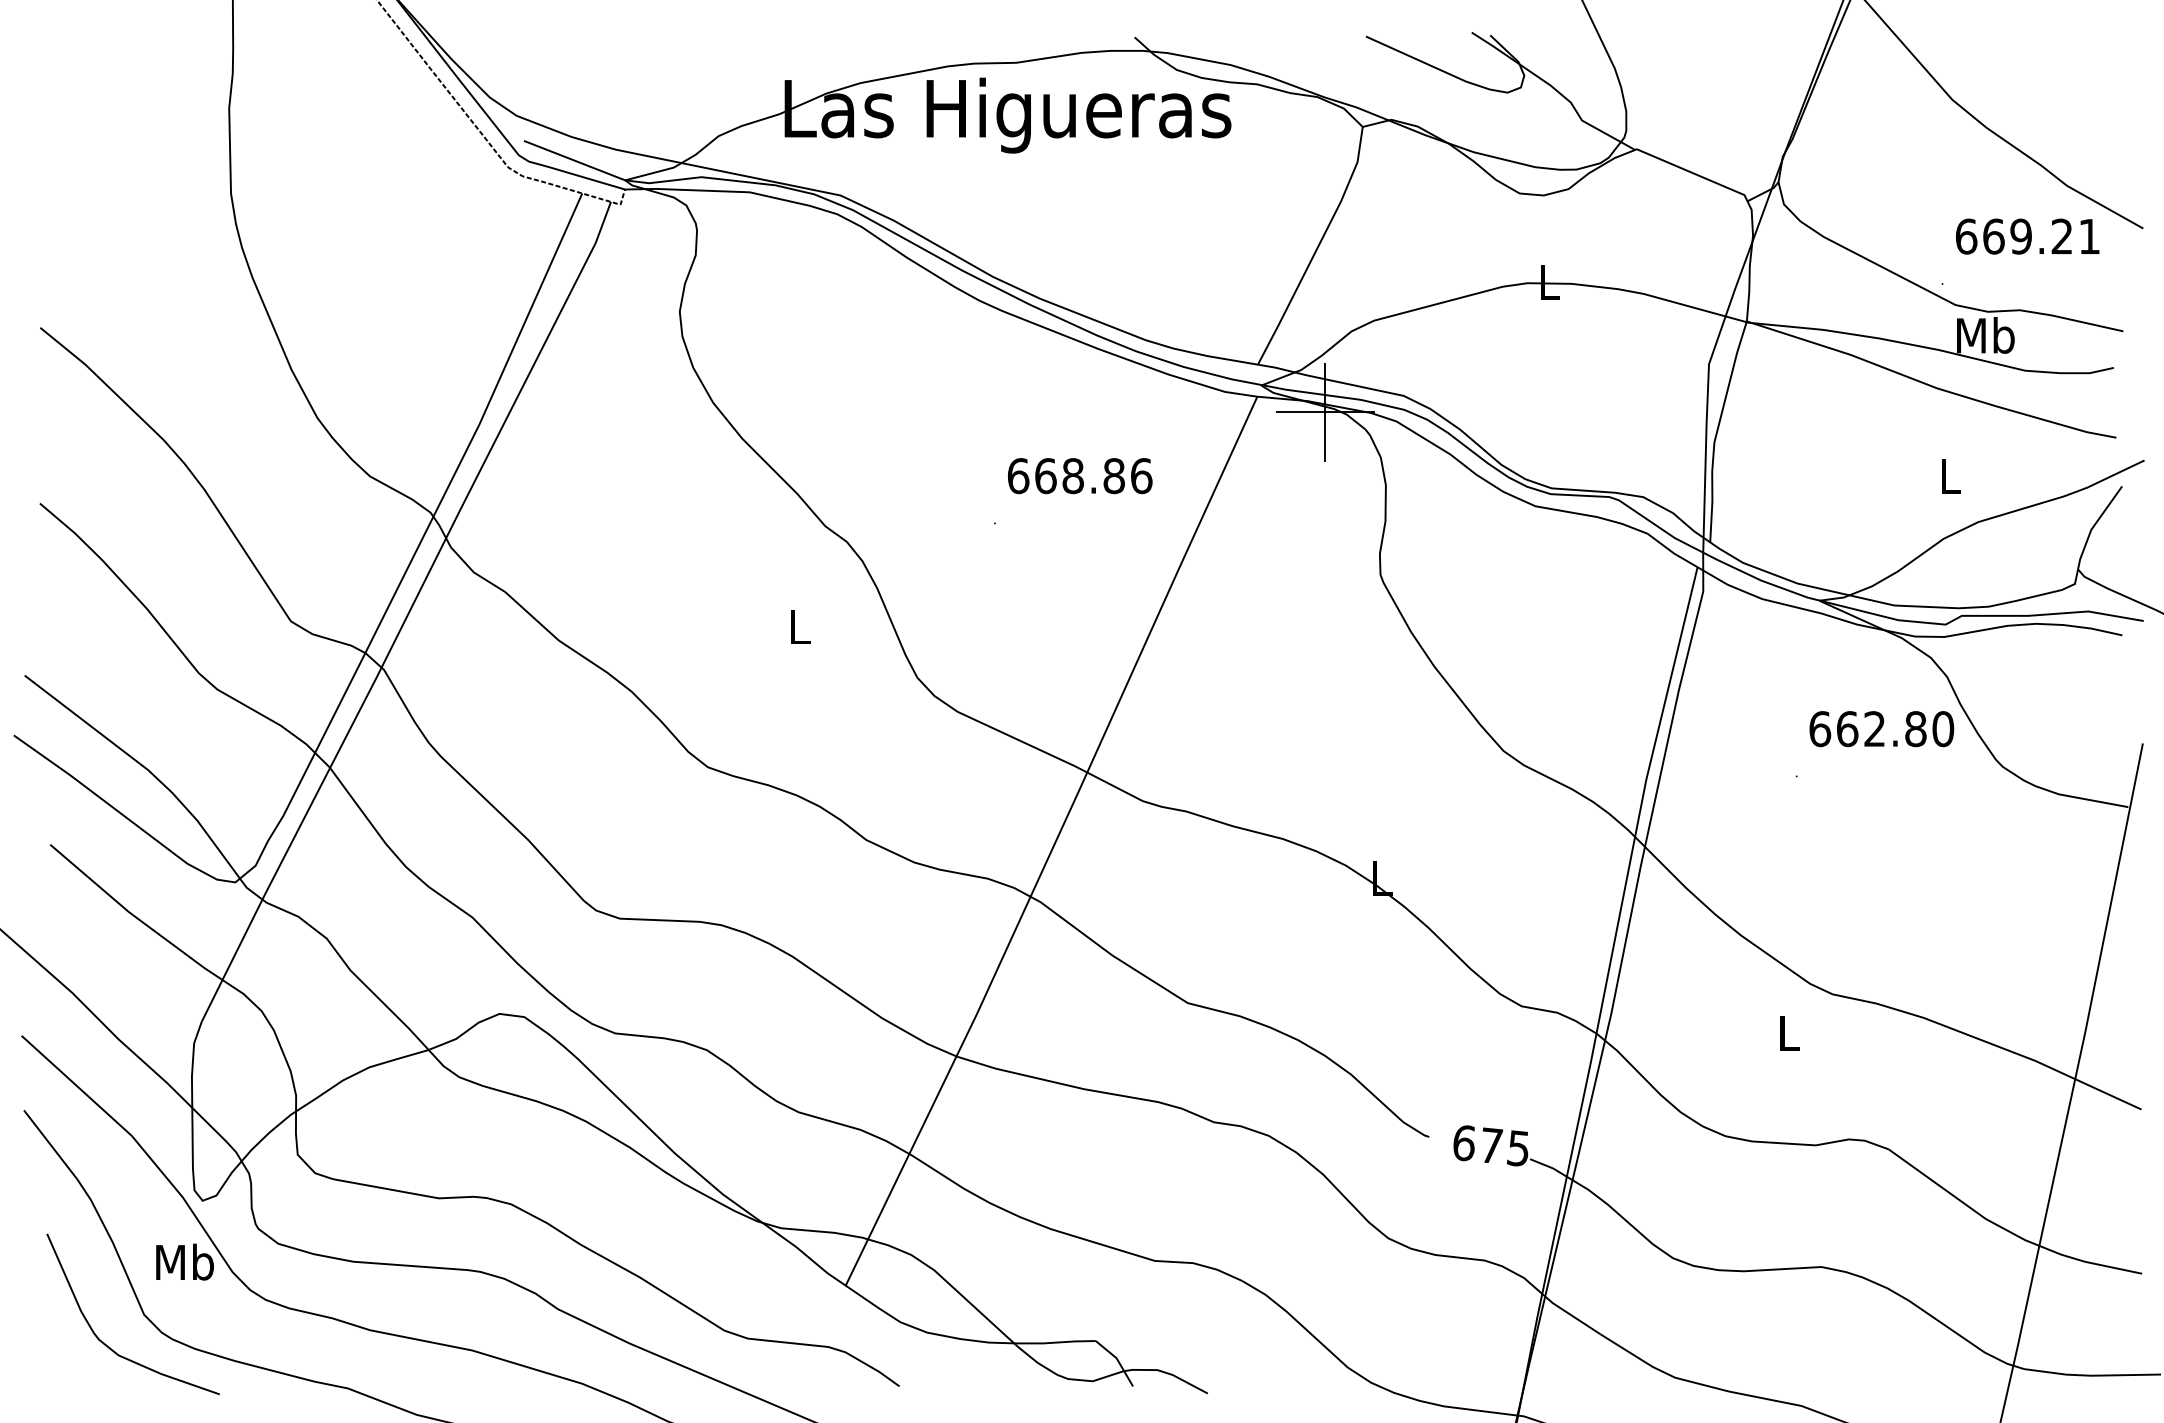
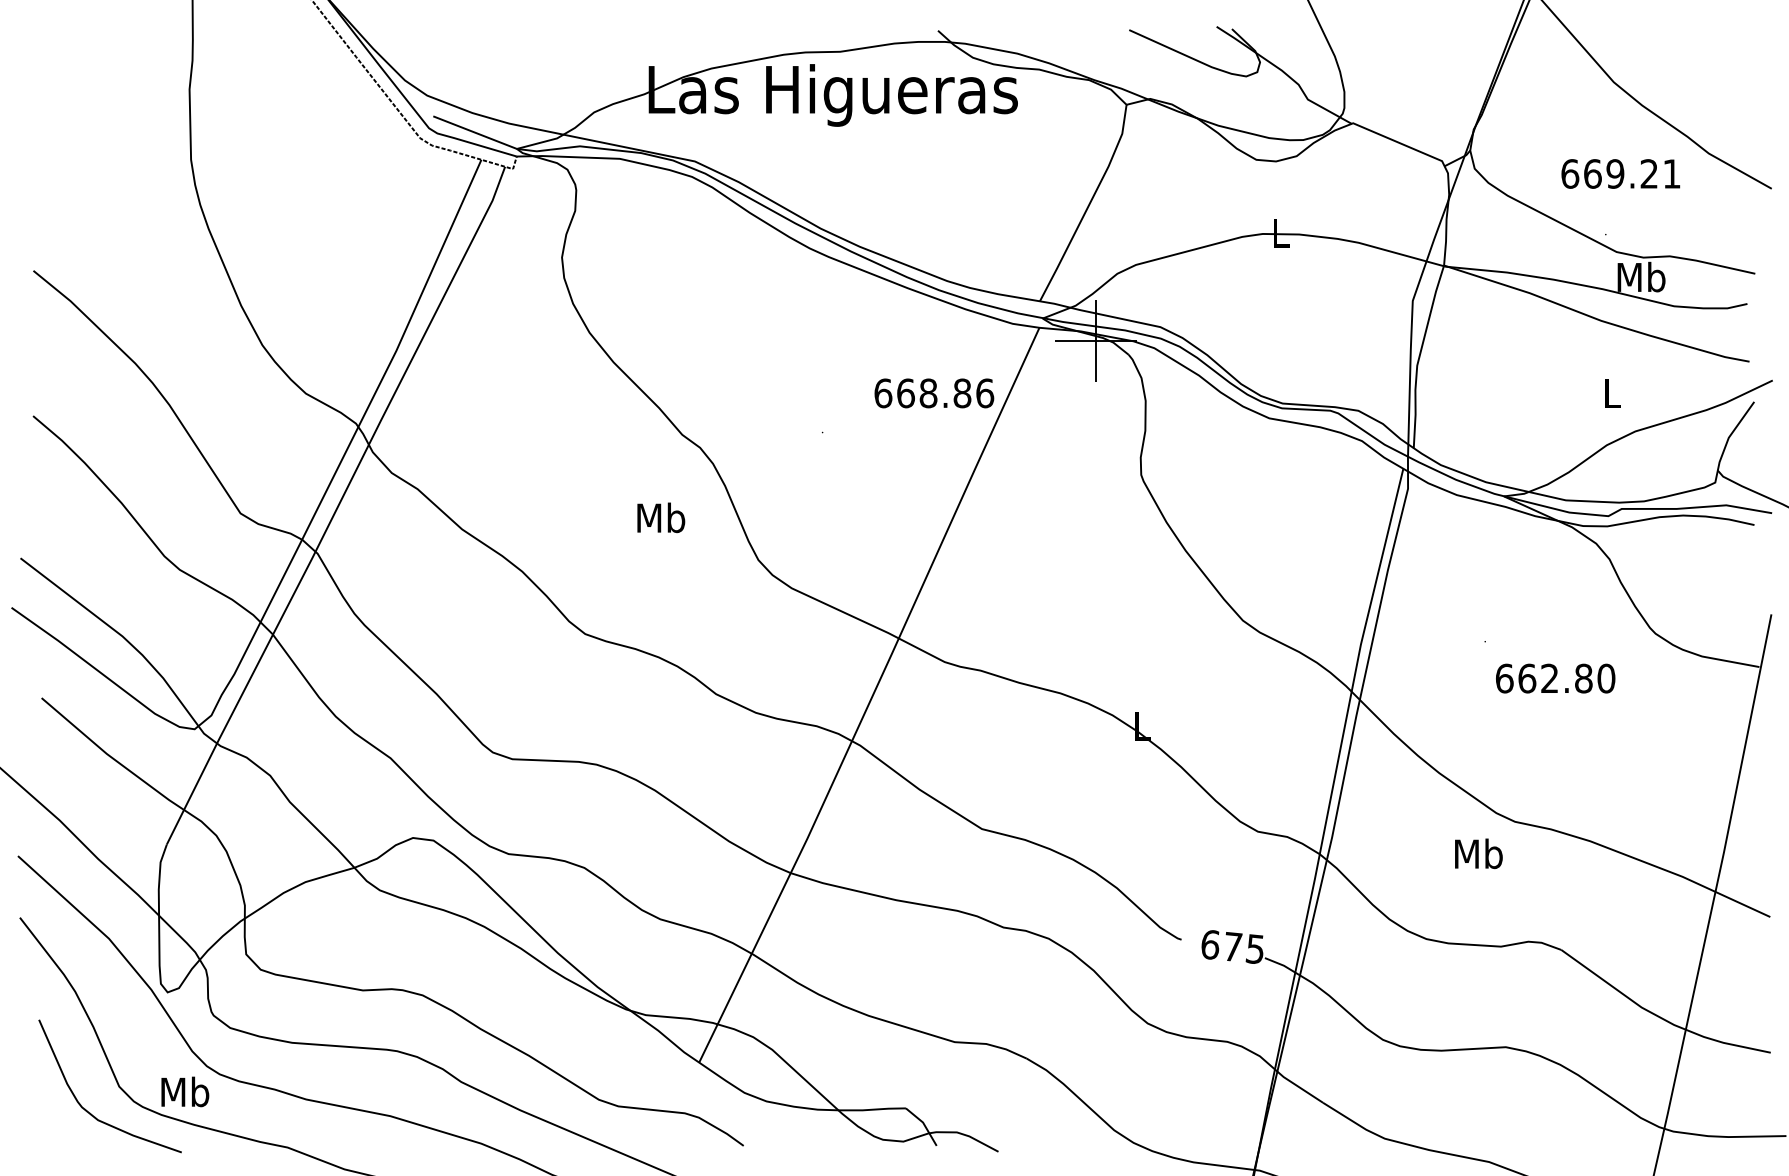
text: (2027, 236) -> (1620, 173), moved
text: (1080, 476) -> (934, 393), moved
text: (799, 626) -> (660, 517), L -> Mb
text: (1881, 729) -> (1555, 678), moved
text: (1788, 1032) -> (1478, 853), L -> Mb
text: (184, 1261) -> (184, 1091), moved

